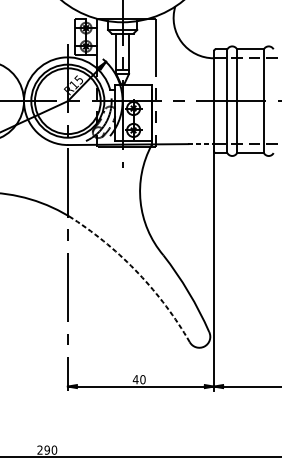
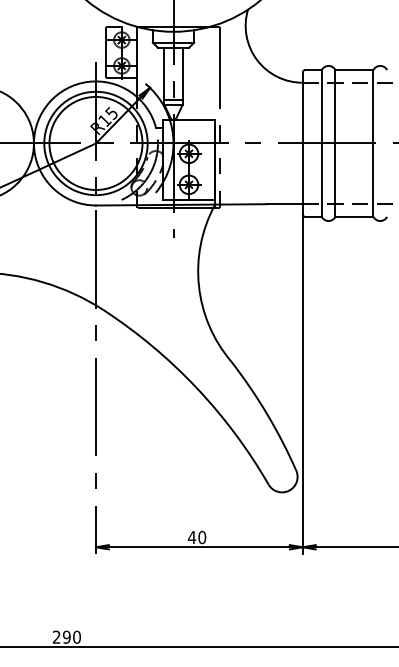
line: (201, 144) -> (285, 204), dashed -> solid
arc: (138, 273) -> (196, 387), dashed -> solid

